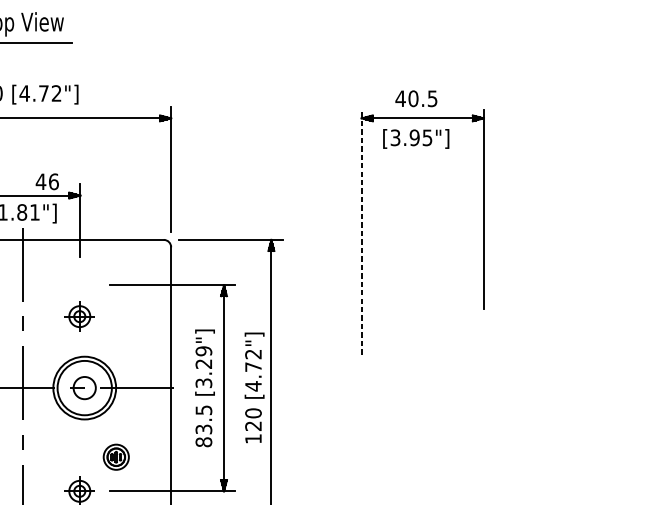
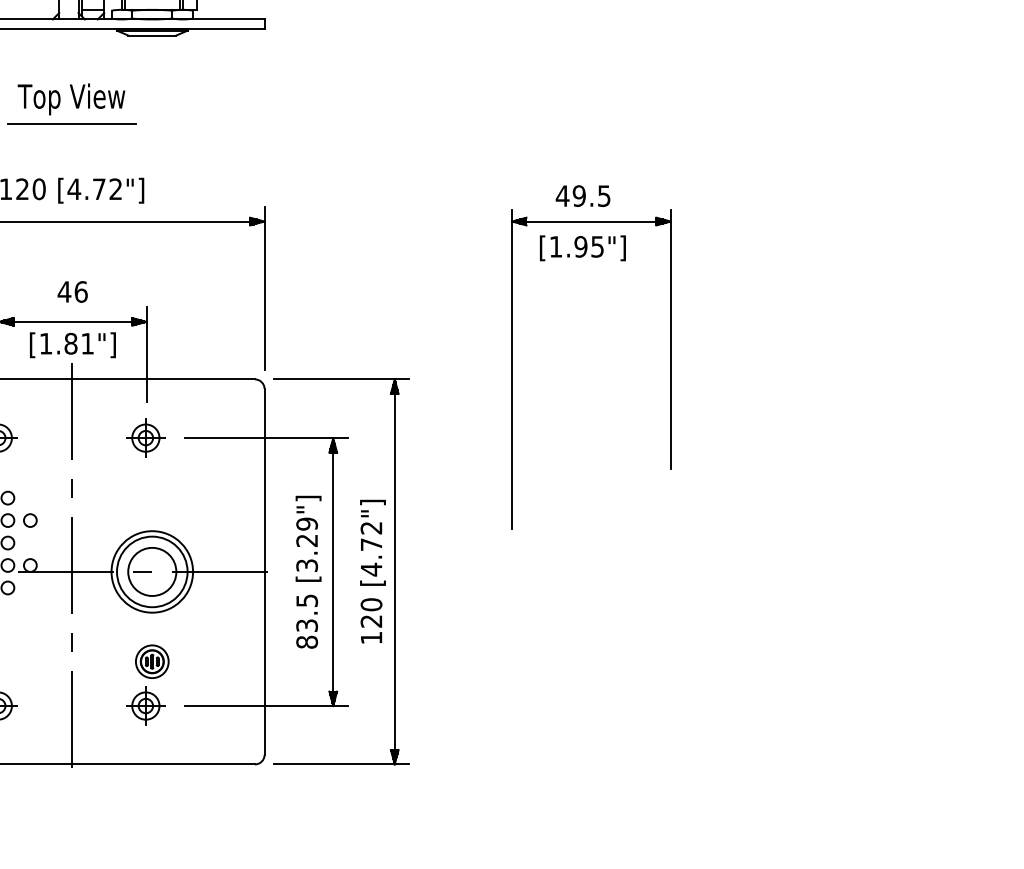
text: (412, 98) -> (578, 195), 40.5 -> 49.5
text: (395, 137) -> (555, 246), [3.95"] -> [1.95"]
text: (47, 181) -> (72, 291), moved
line: (362, 231) -> (512, 368), dashed -> solid
part: (79, 316) -> (145, 437), moved
circle: (84, 387) -> (152, 571), size x1.67
part: (116, 457) -> (152, 661), moved

